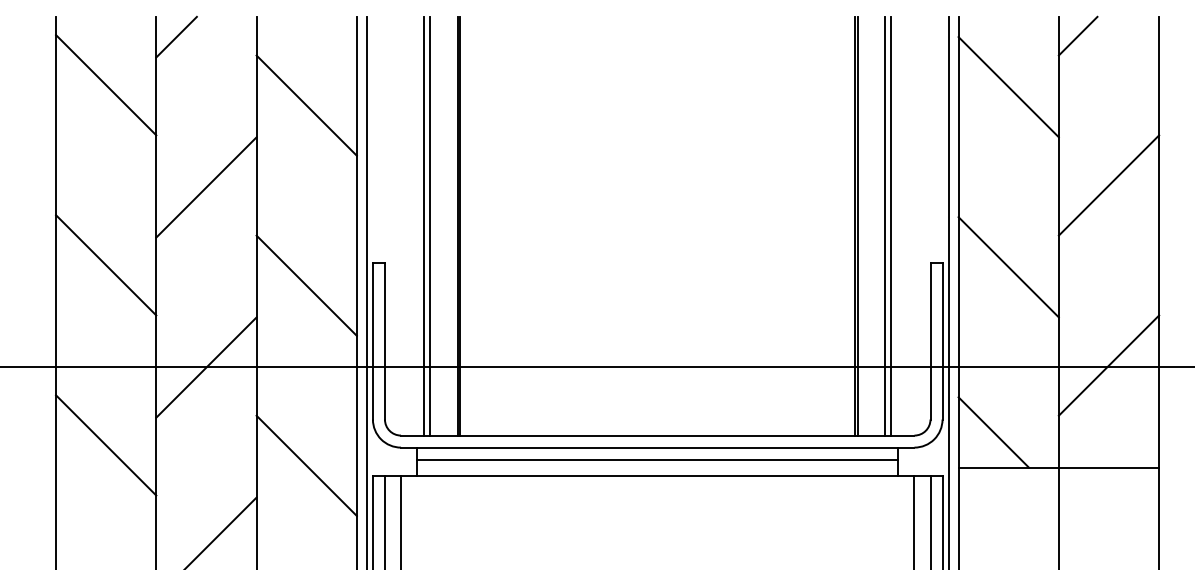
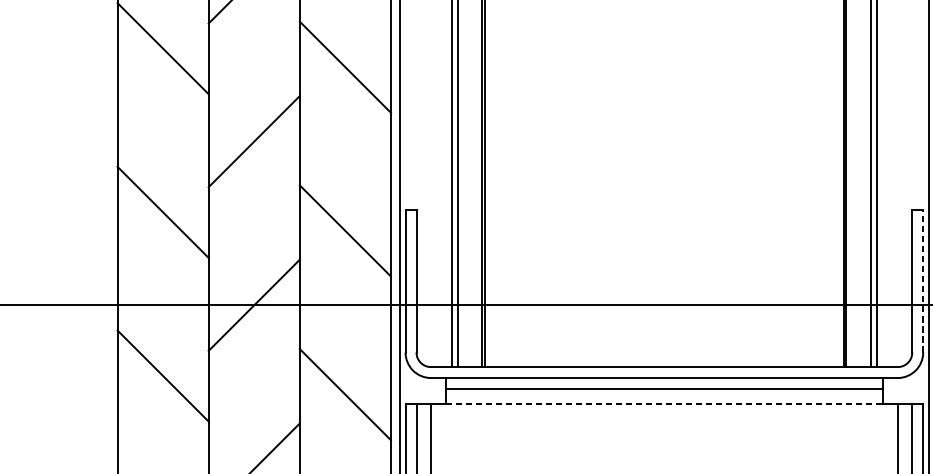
line: (942, 340) -> (923, 280), solid -> dashed
line: (657, 475) -> (664, 403), solid -> dashed

